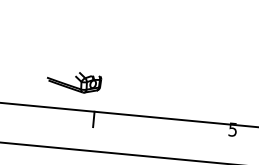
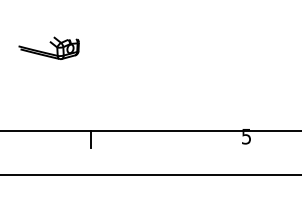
part: (73, 81) -> (48, 47), moved

